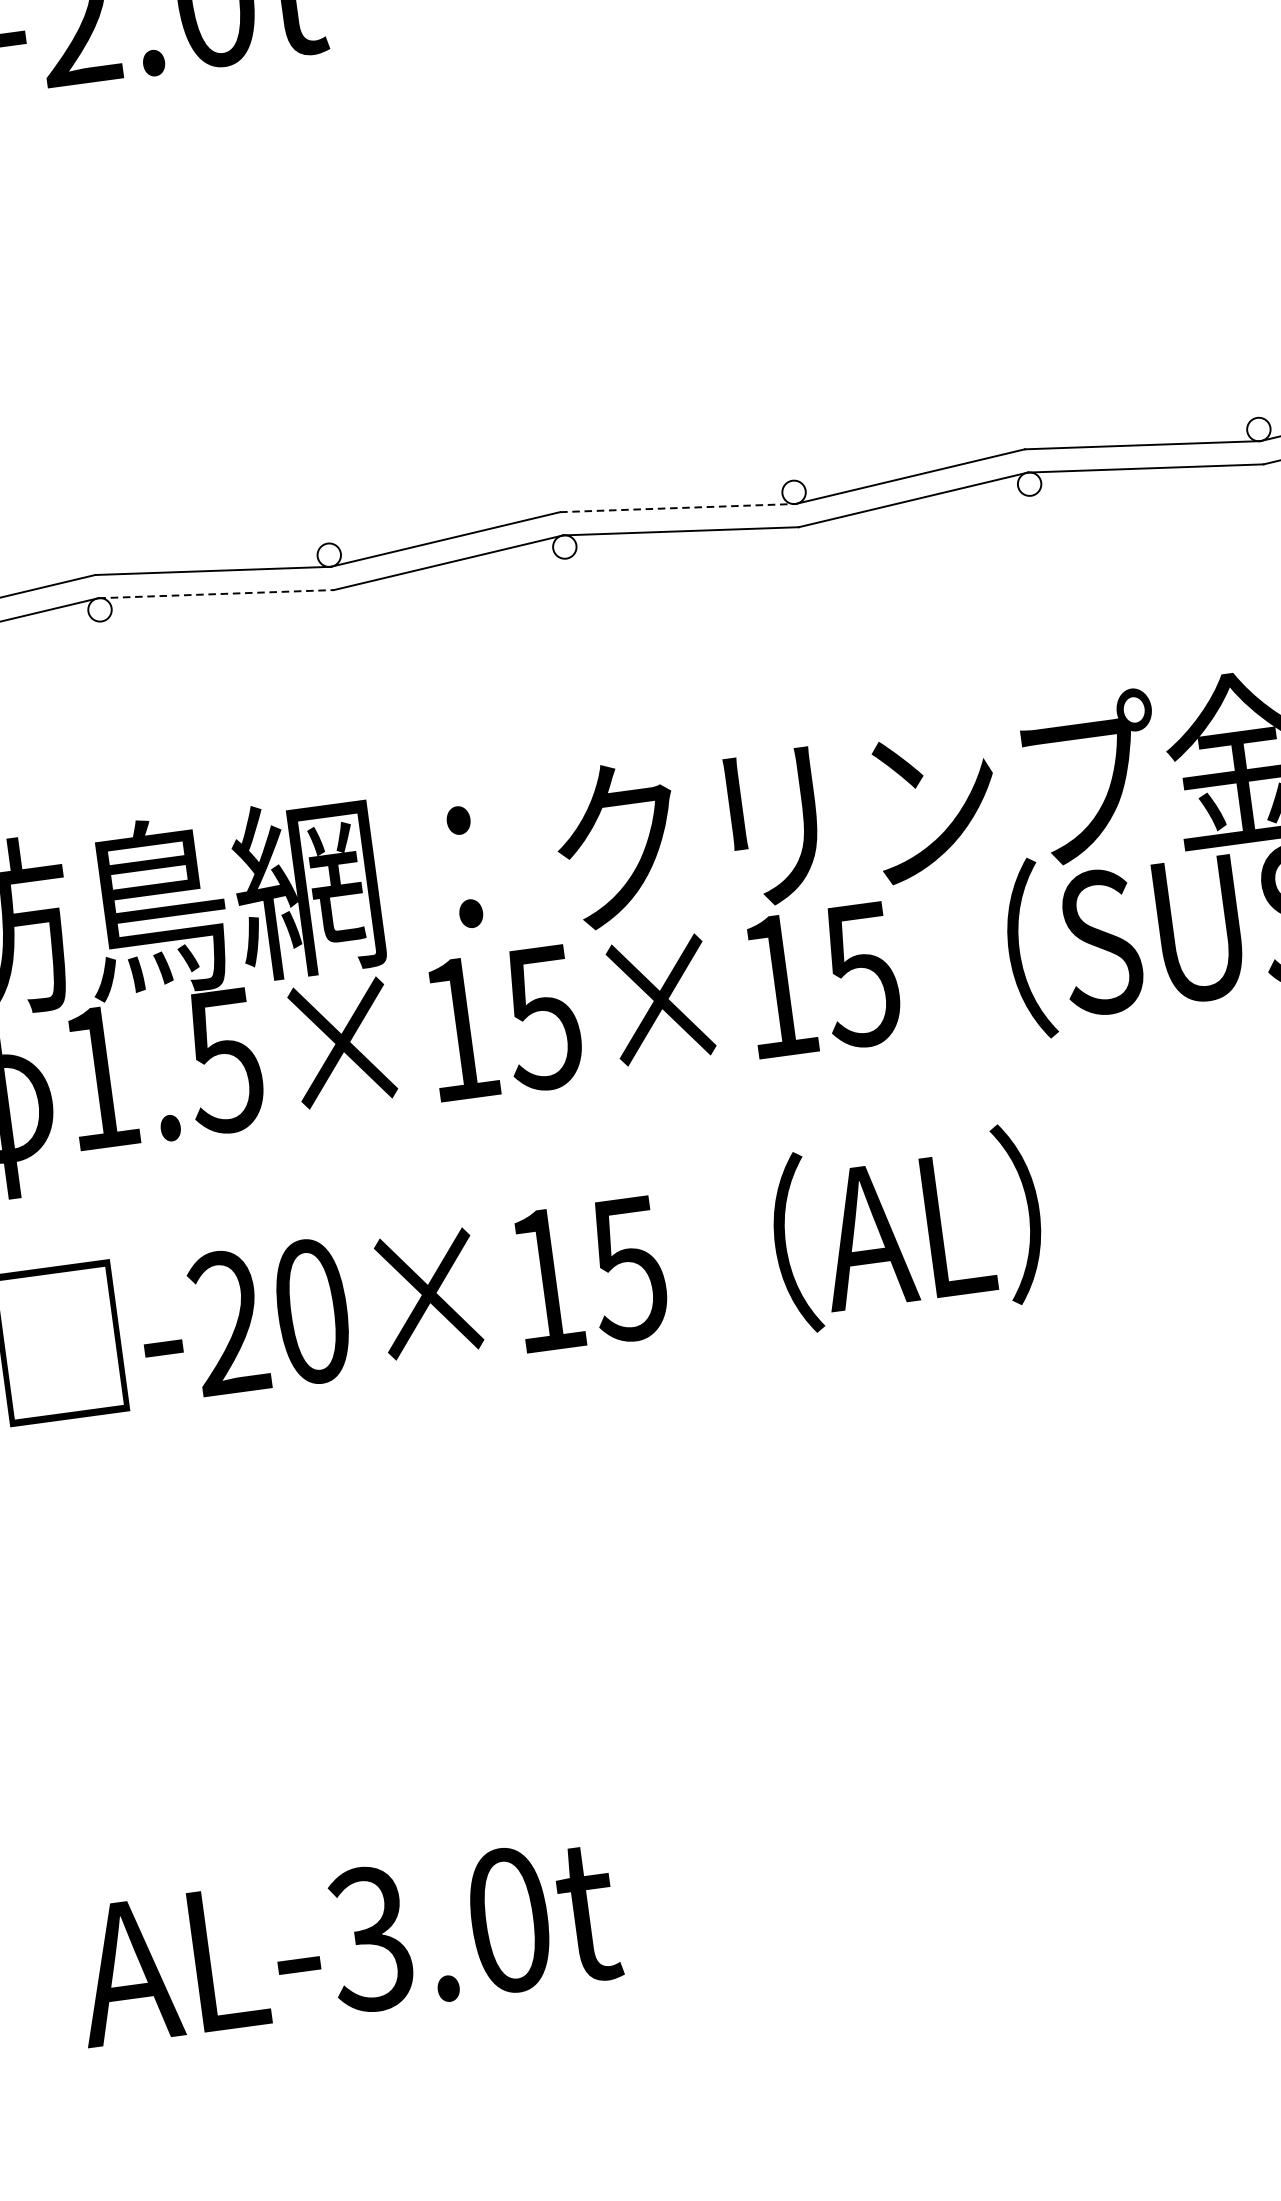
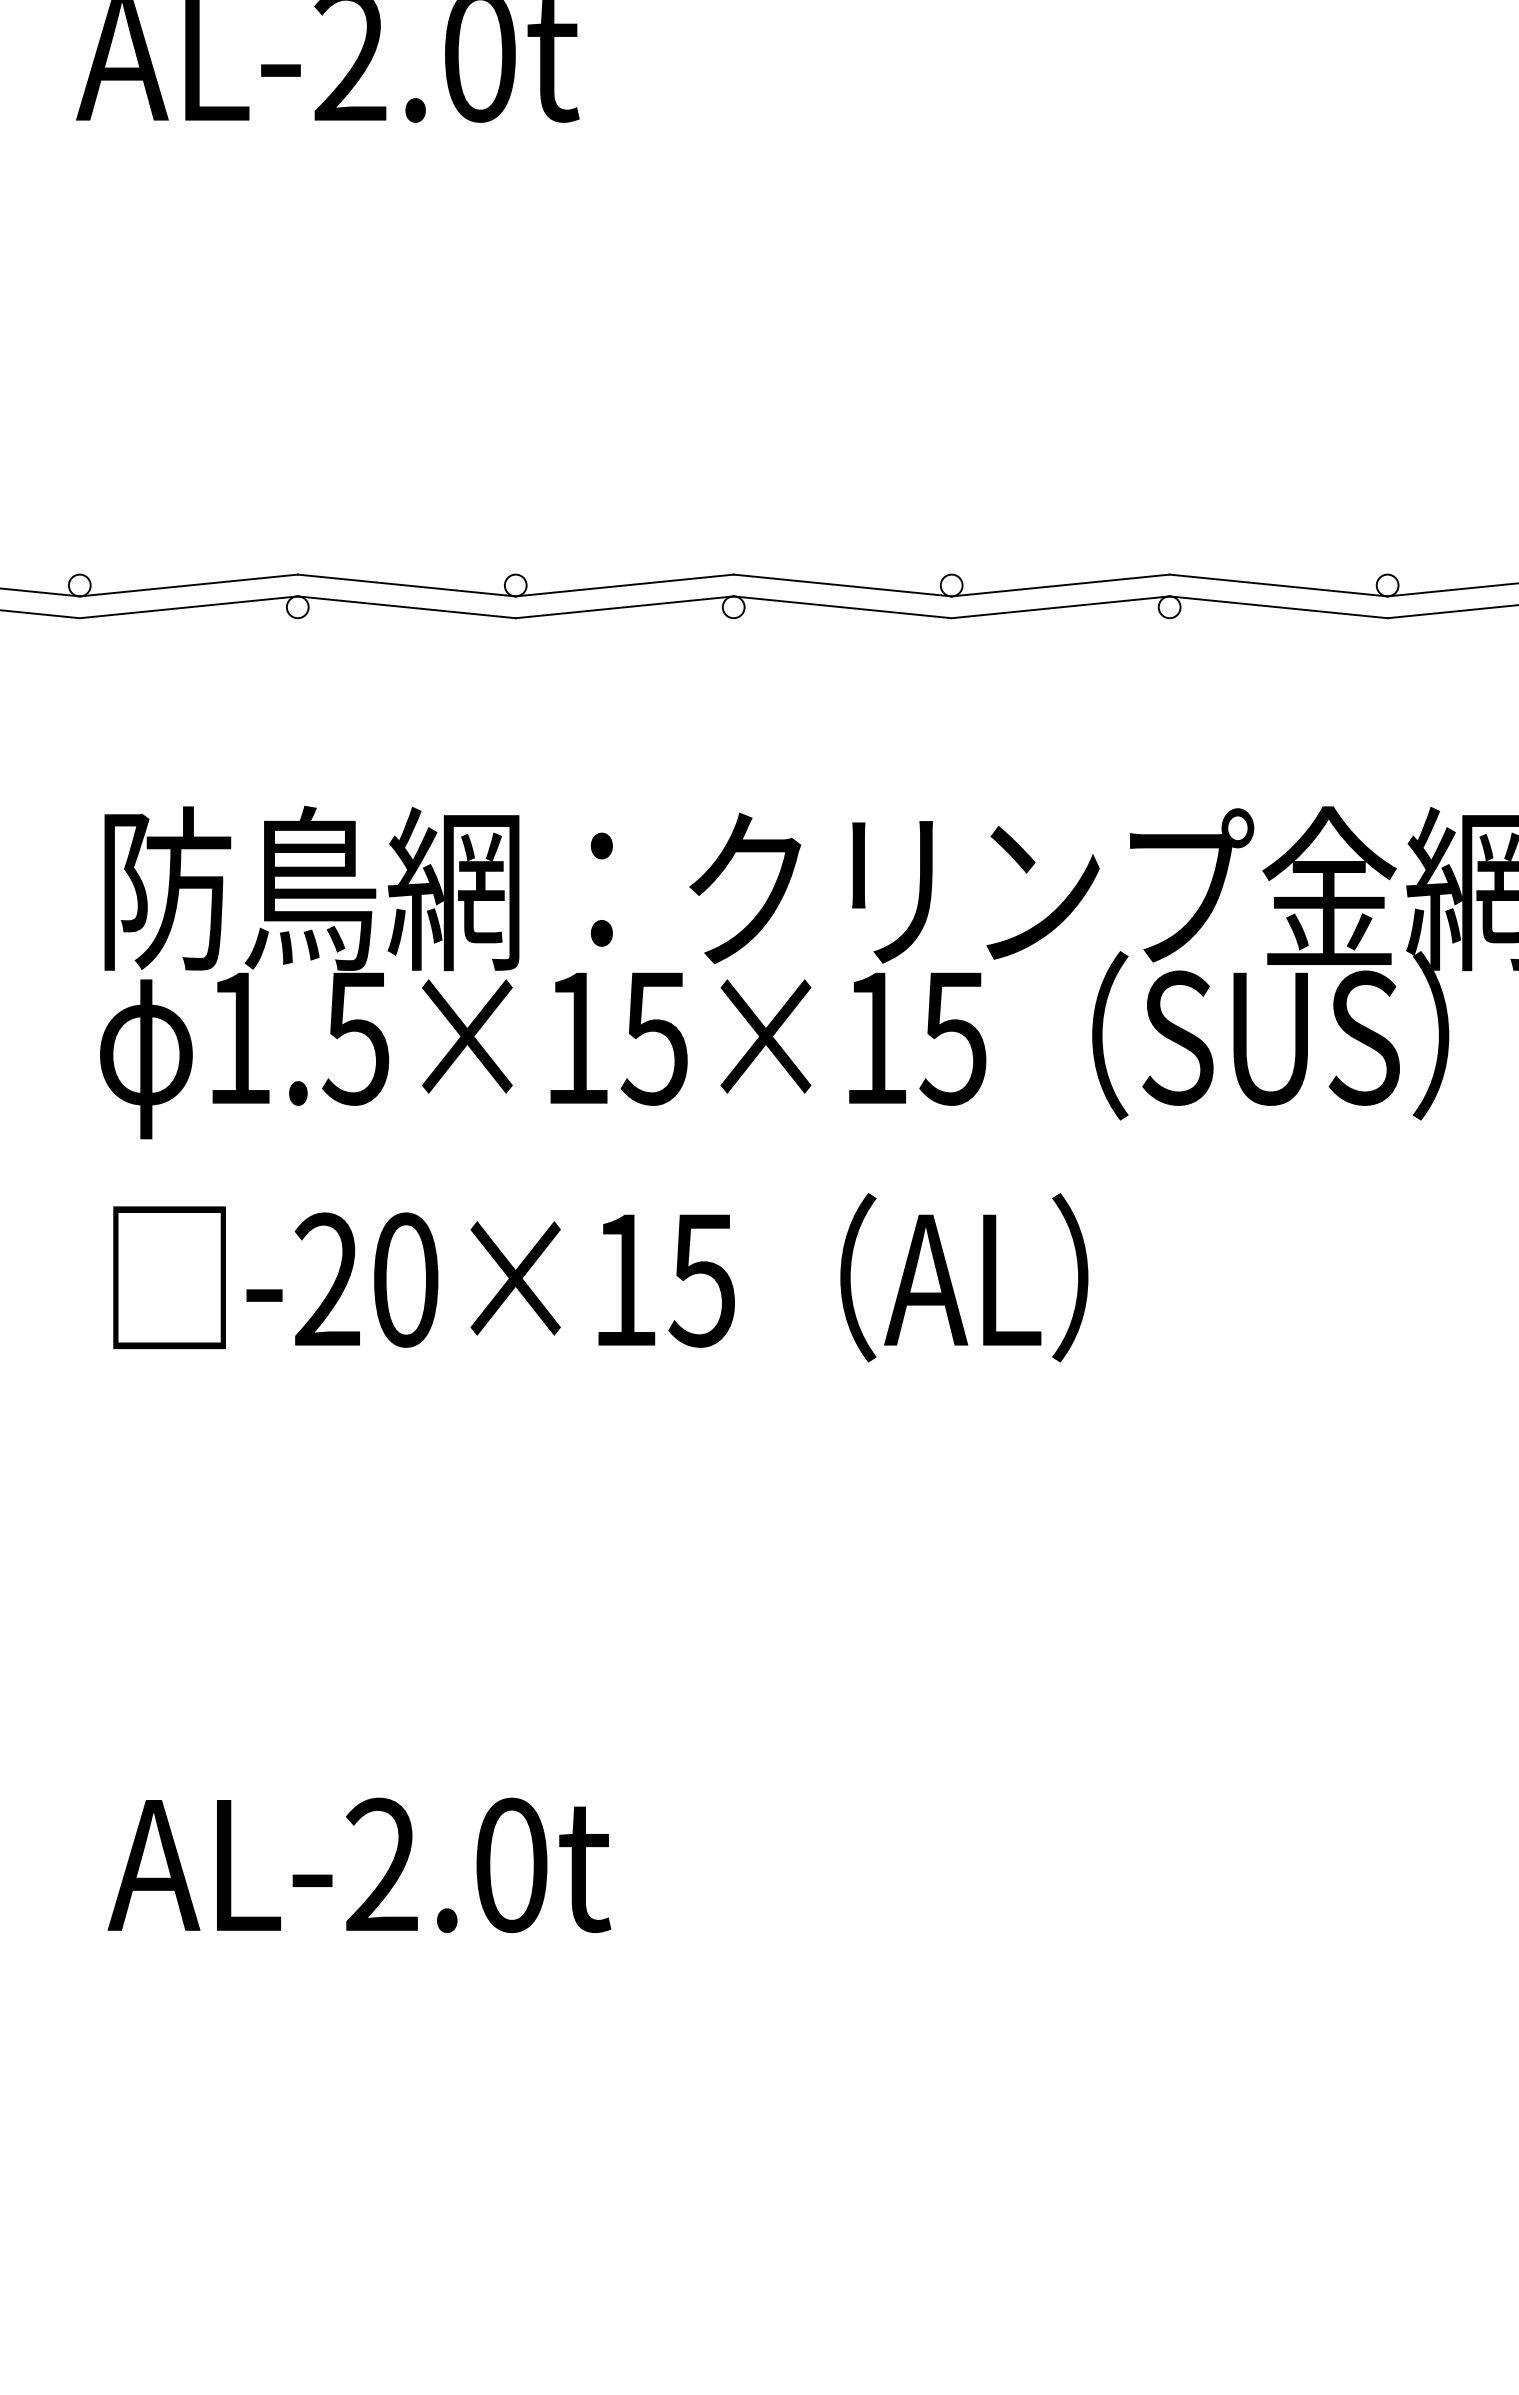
line: (677, 508) -> (842, 585), dashed -> solid
line: (215, 594) -> (406, 607), dashed -> solid
text: (369, 1939) -> (380, 1865), AL-3.0t -> AL-2.0t

